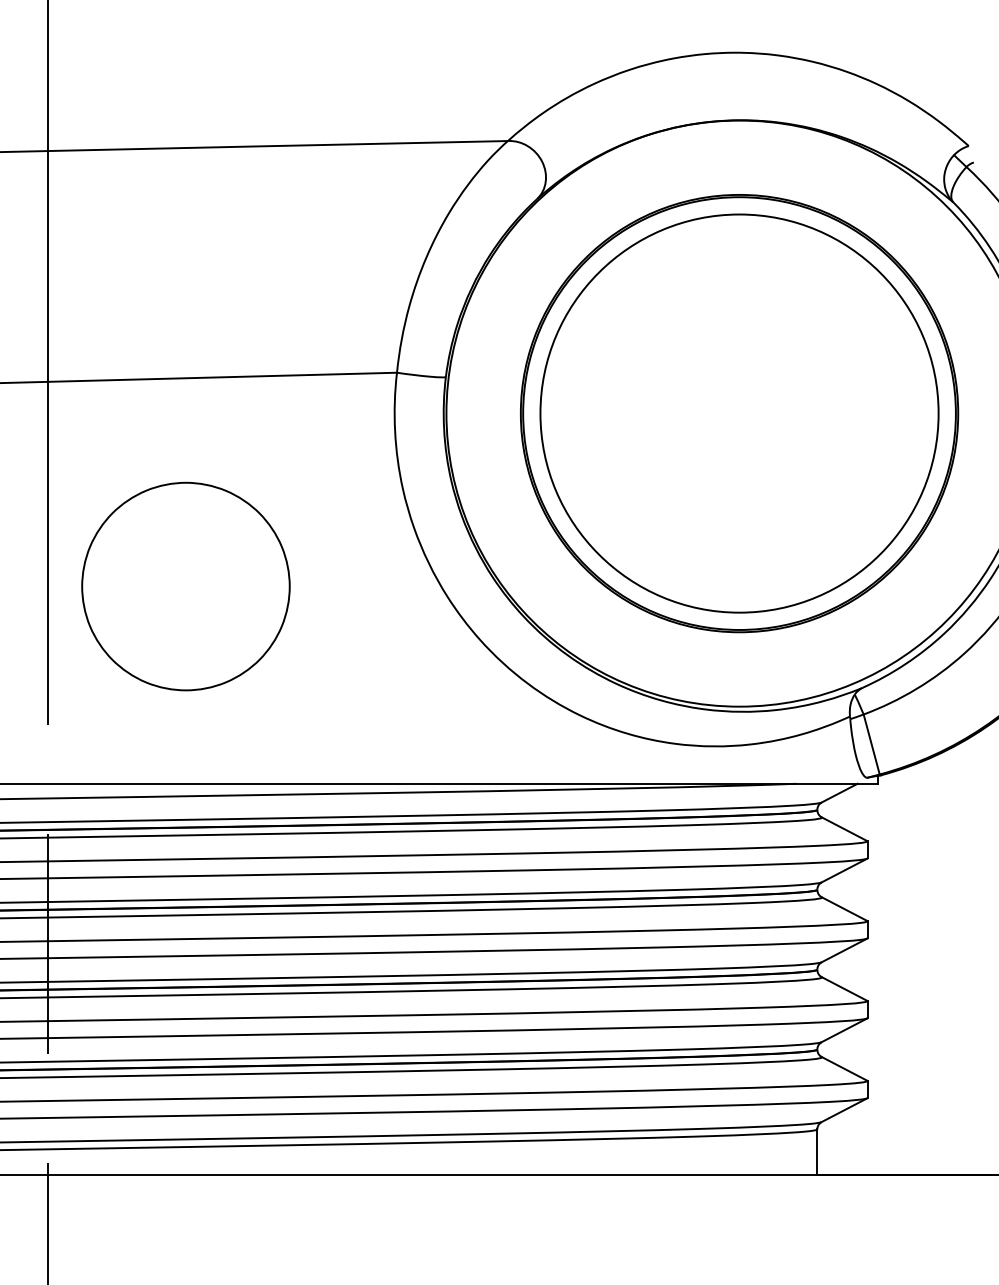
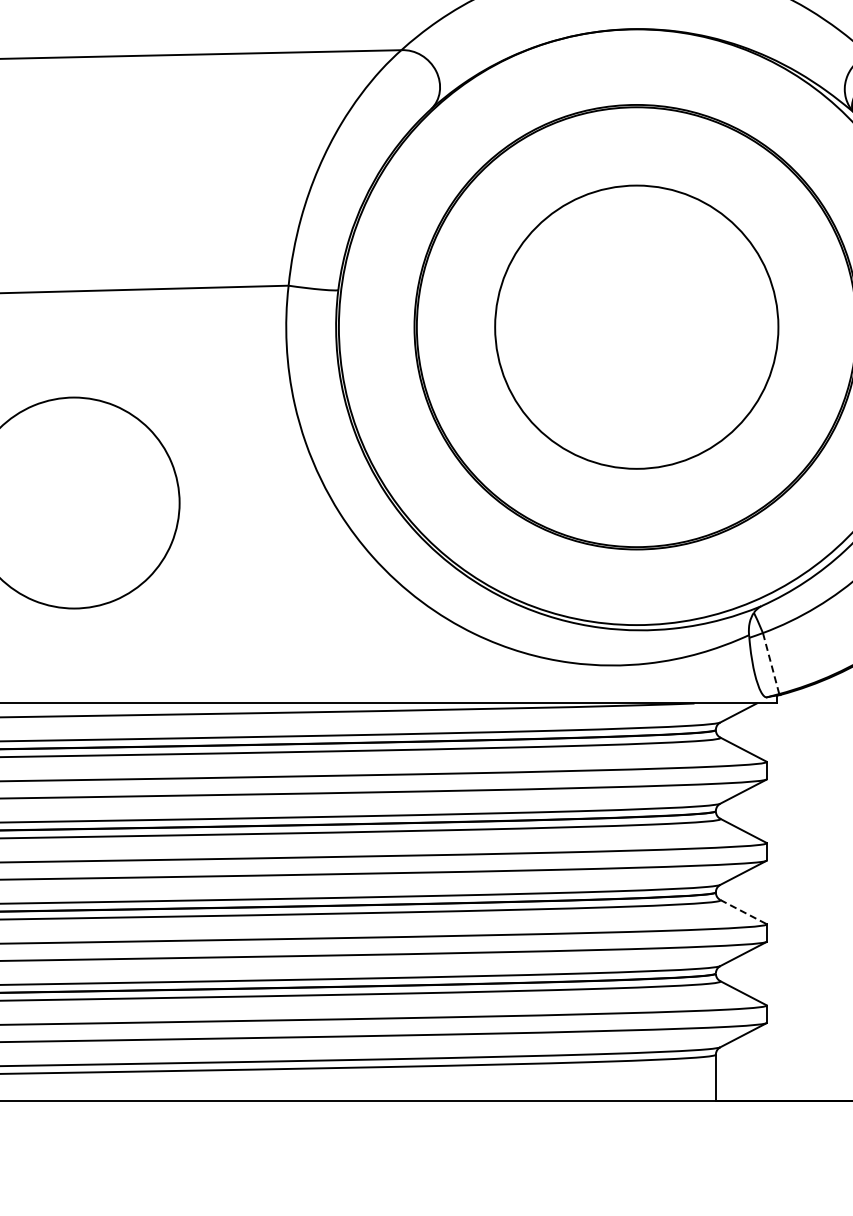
circle: (739, 413) -> (636, 327), size x0.7
line: (871, 744) -> (770, 663), solid -> dashed
line: (844, 988) -> (743, 911), solid -> dashed

